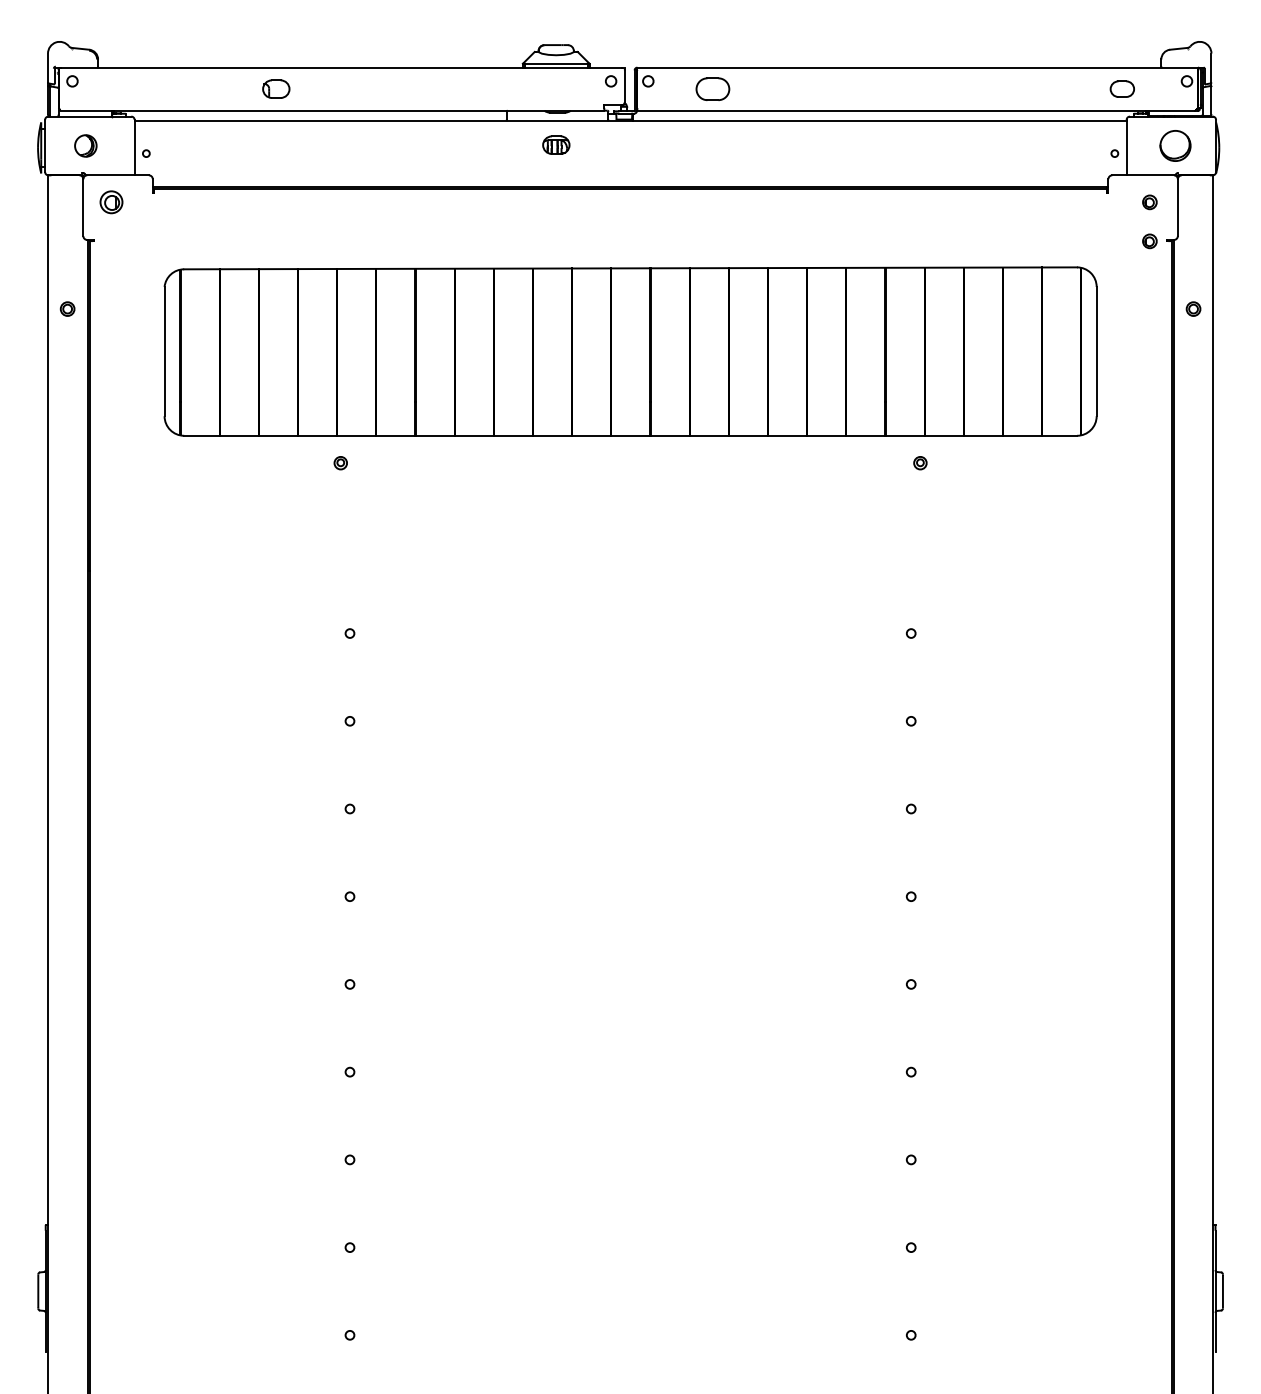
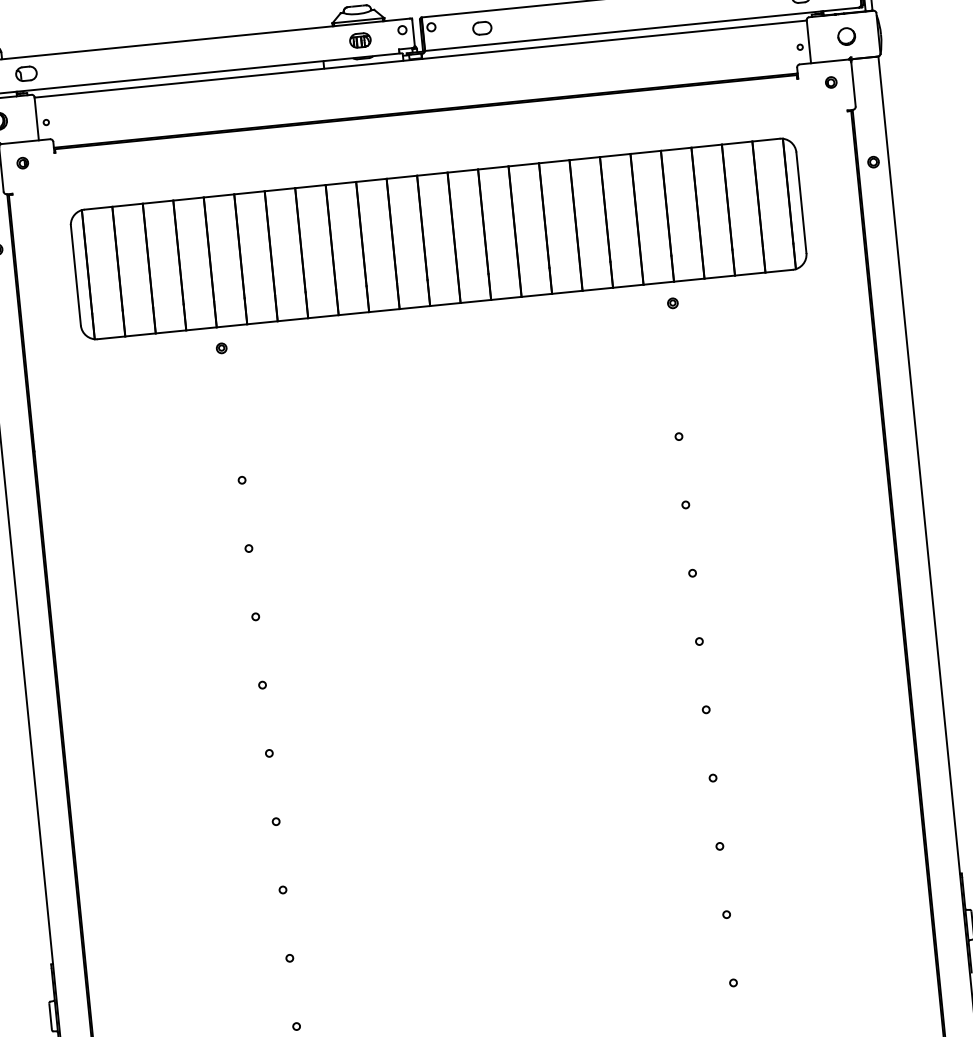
part: (276, 88) -> (26, 73), moved
part: (712, 88) -> (481, 27), size x0.71
part: (556, 144) -> (360, 39), moved
part: (1174, 145) -> (846, 36), size x0.71
part: (110, 202) -> (22, 163), size x0.62
part: (1149, 241) -> (834, 112), removed

